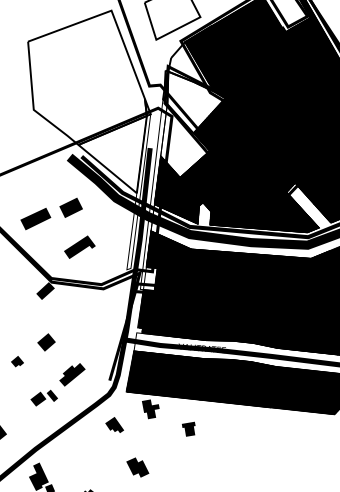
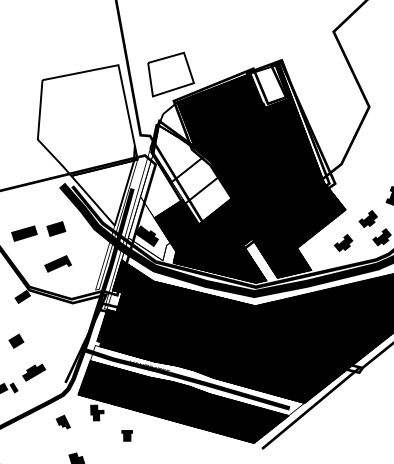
hatch: (229, 137) -> (202, 190), removed
hatch: (176, 190) -> (149, 228), removed

